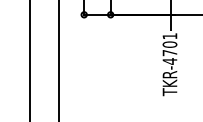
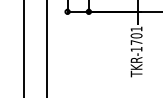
text: (169, 61) -> (136, 49), TKR-4701 -> TKR-1701

